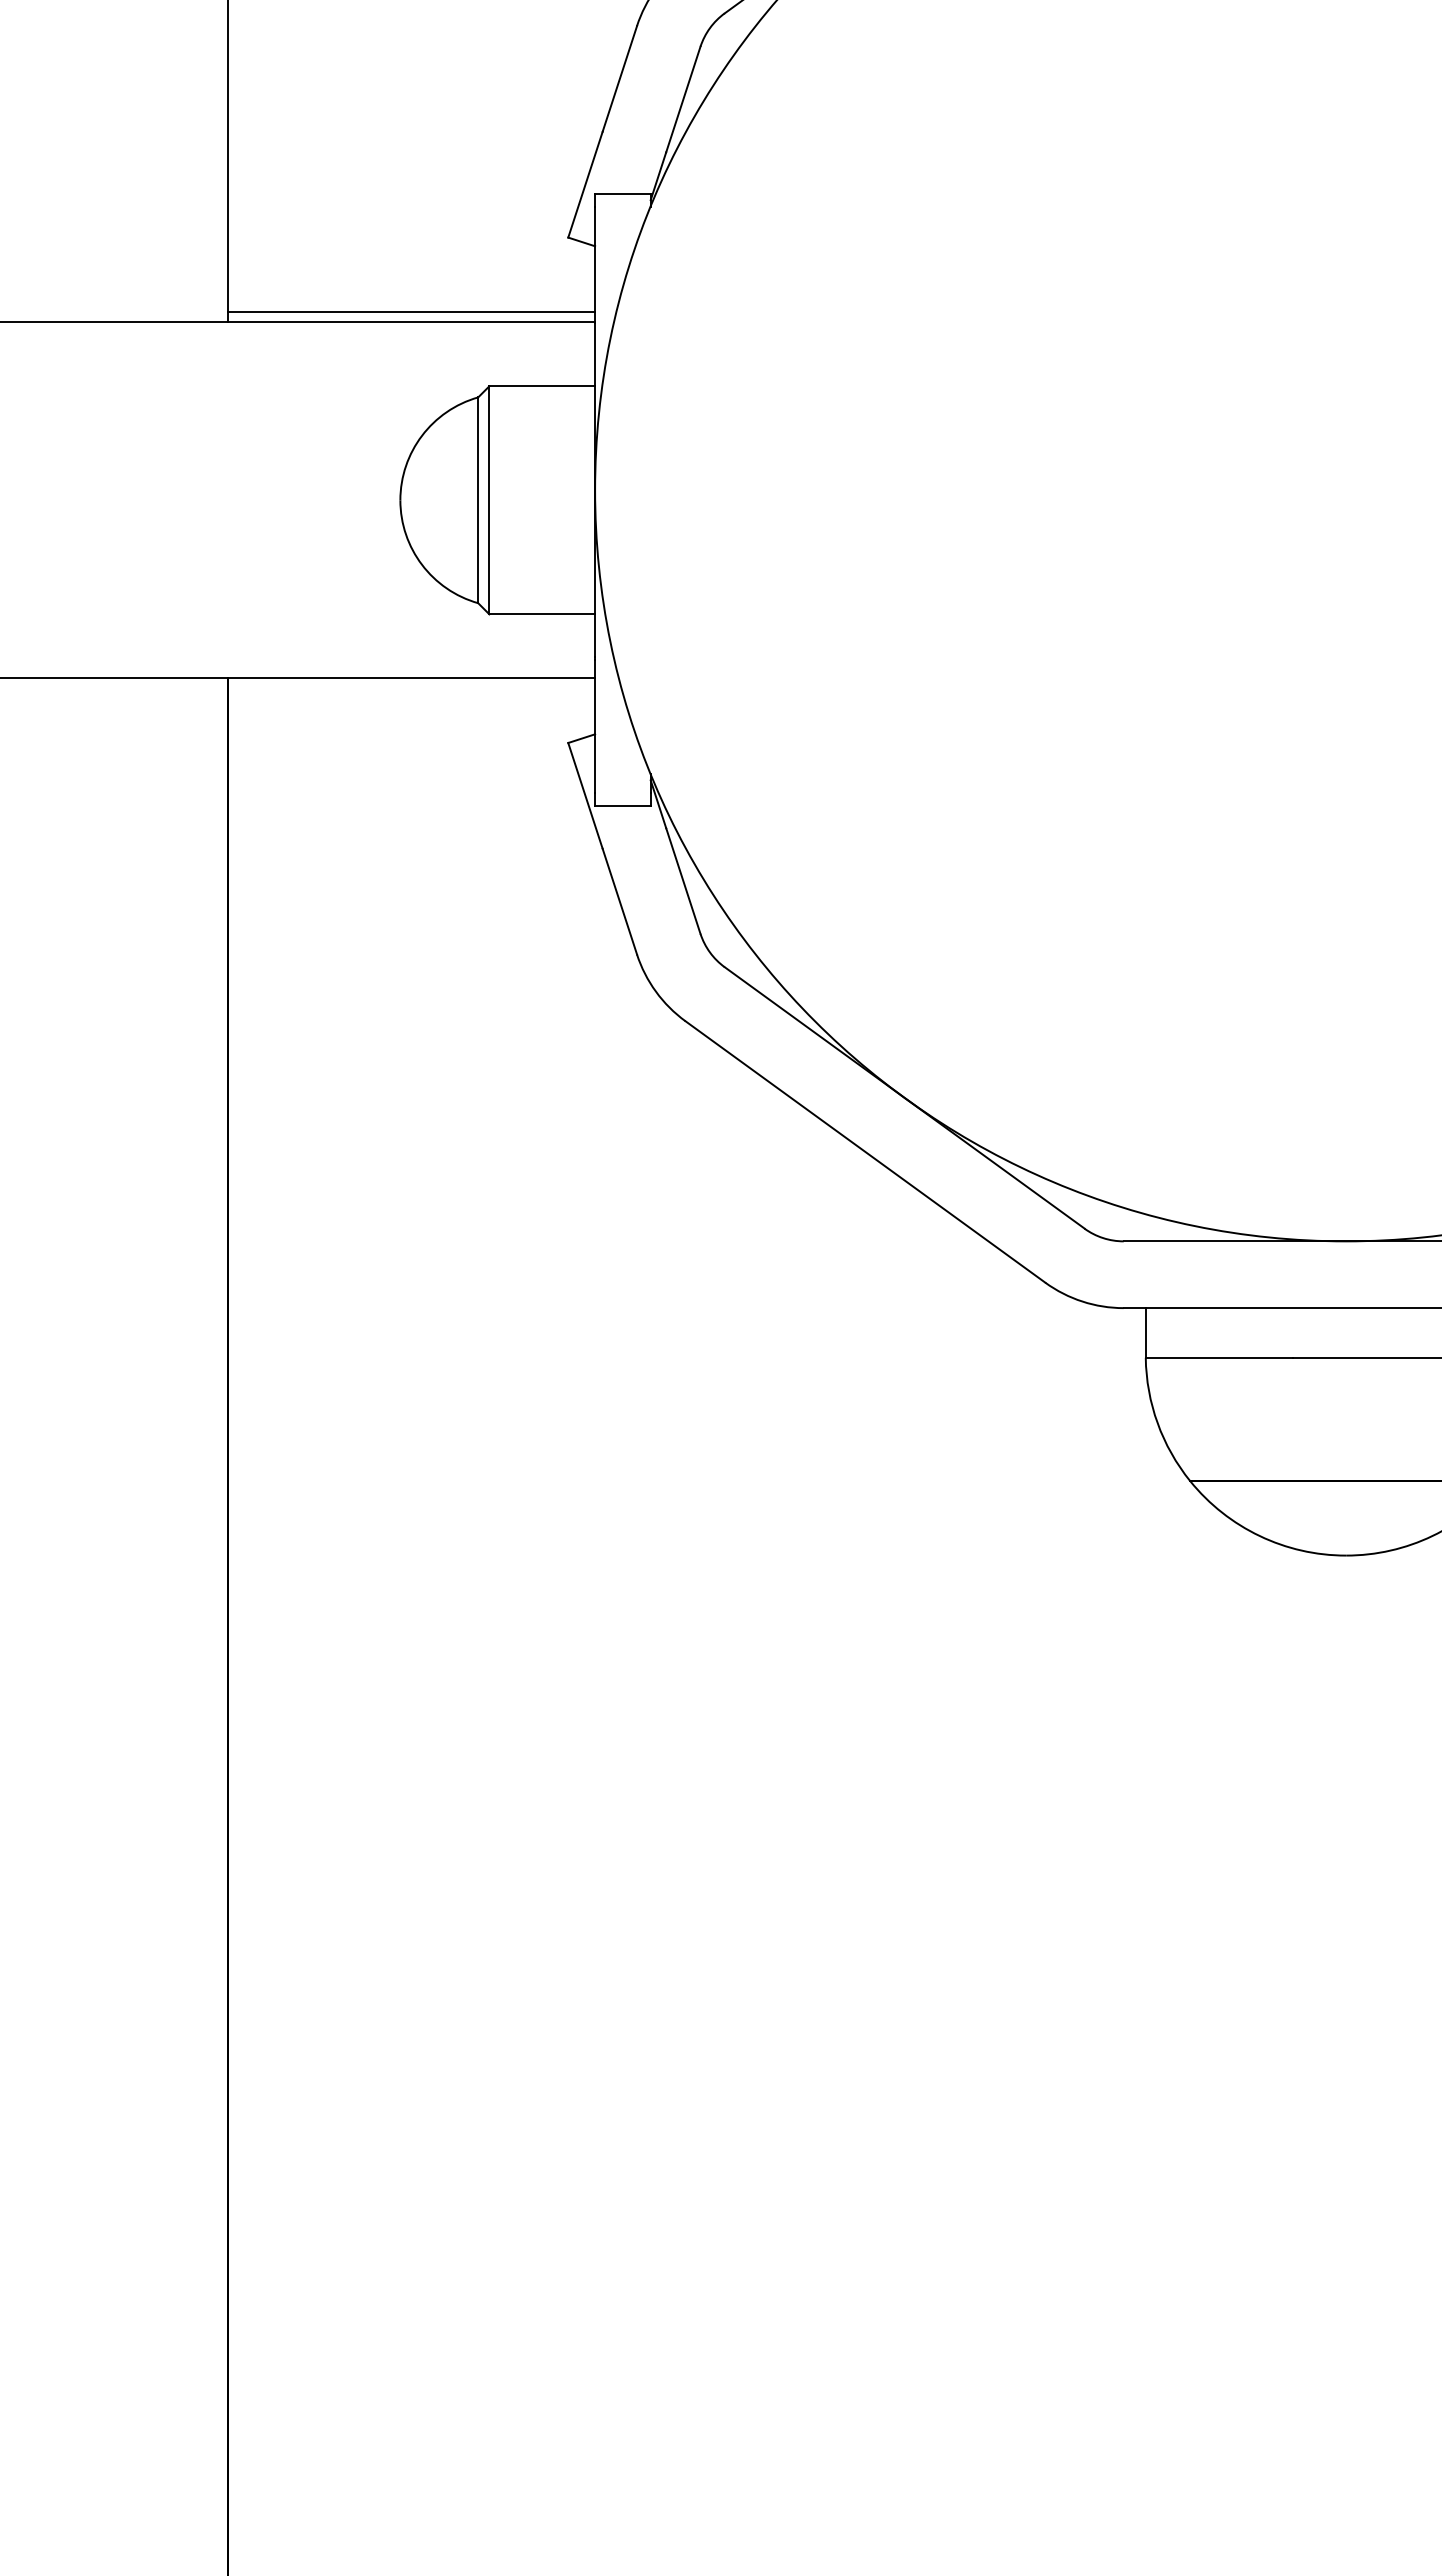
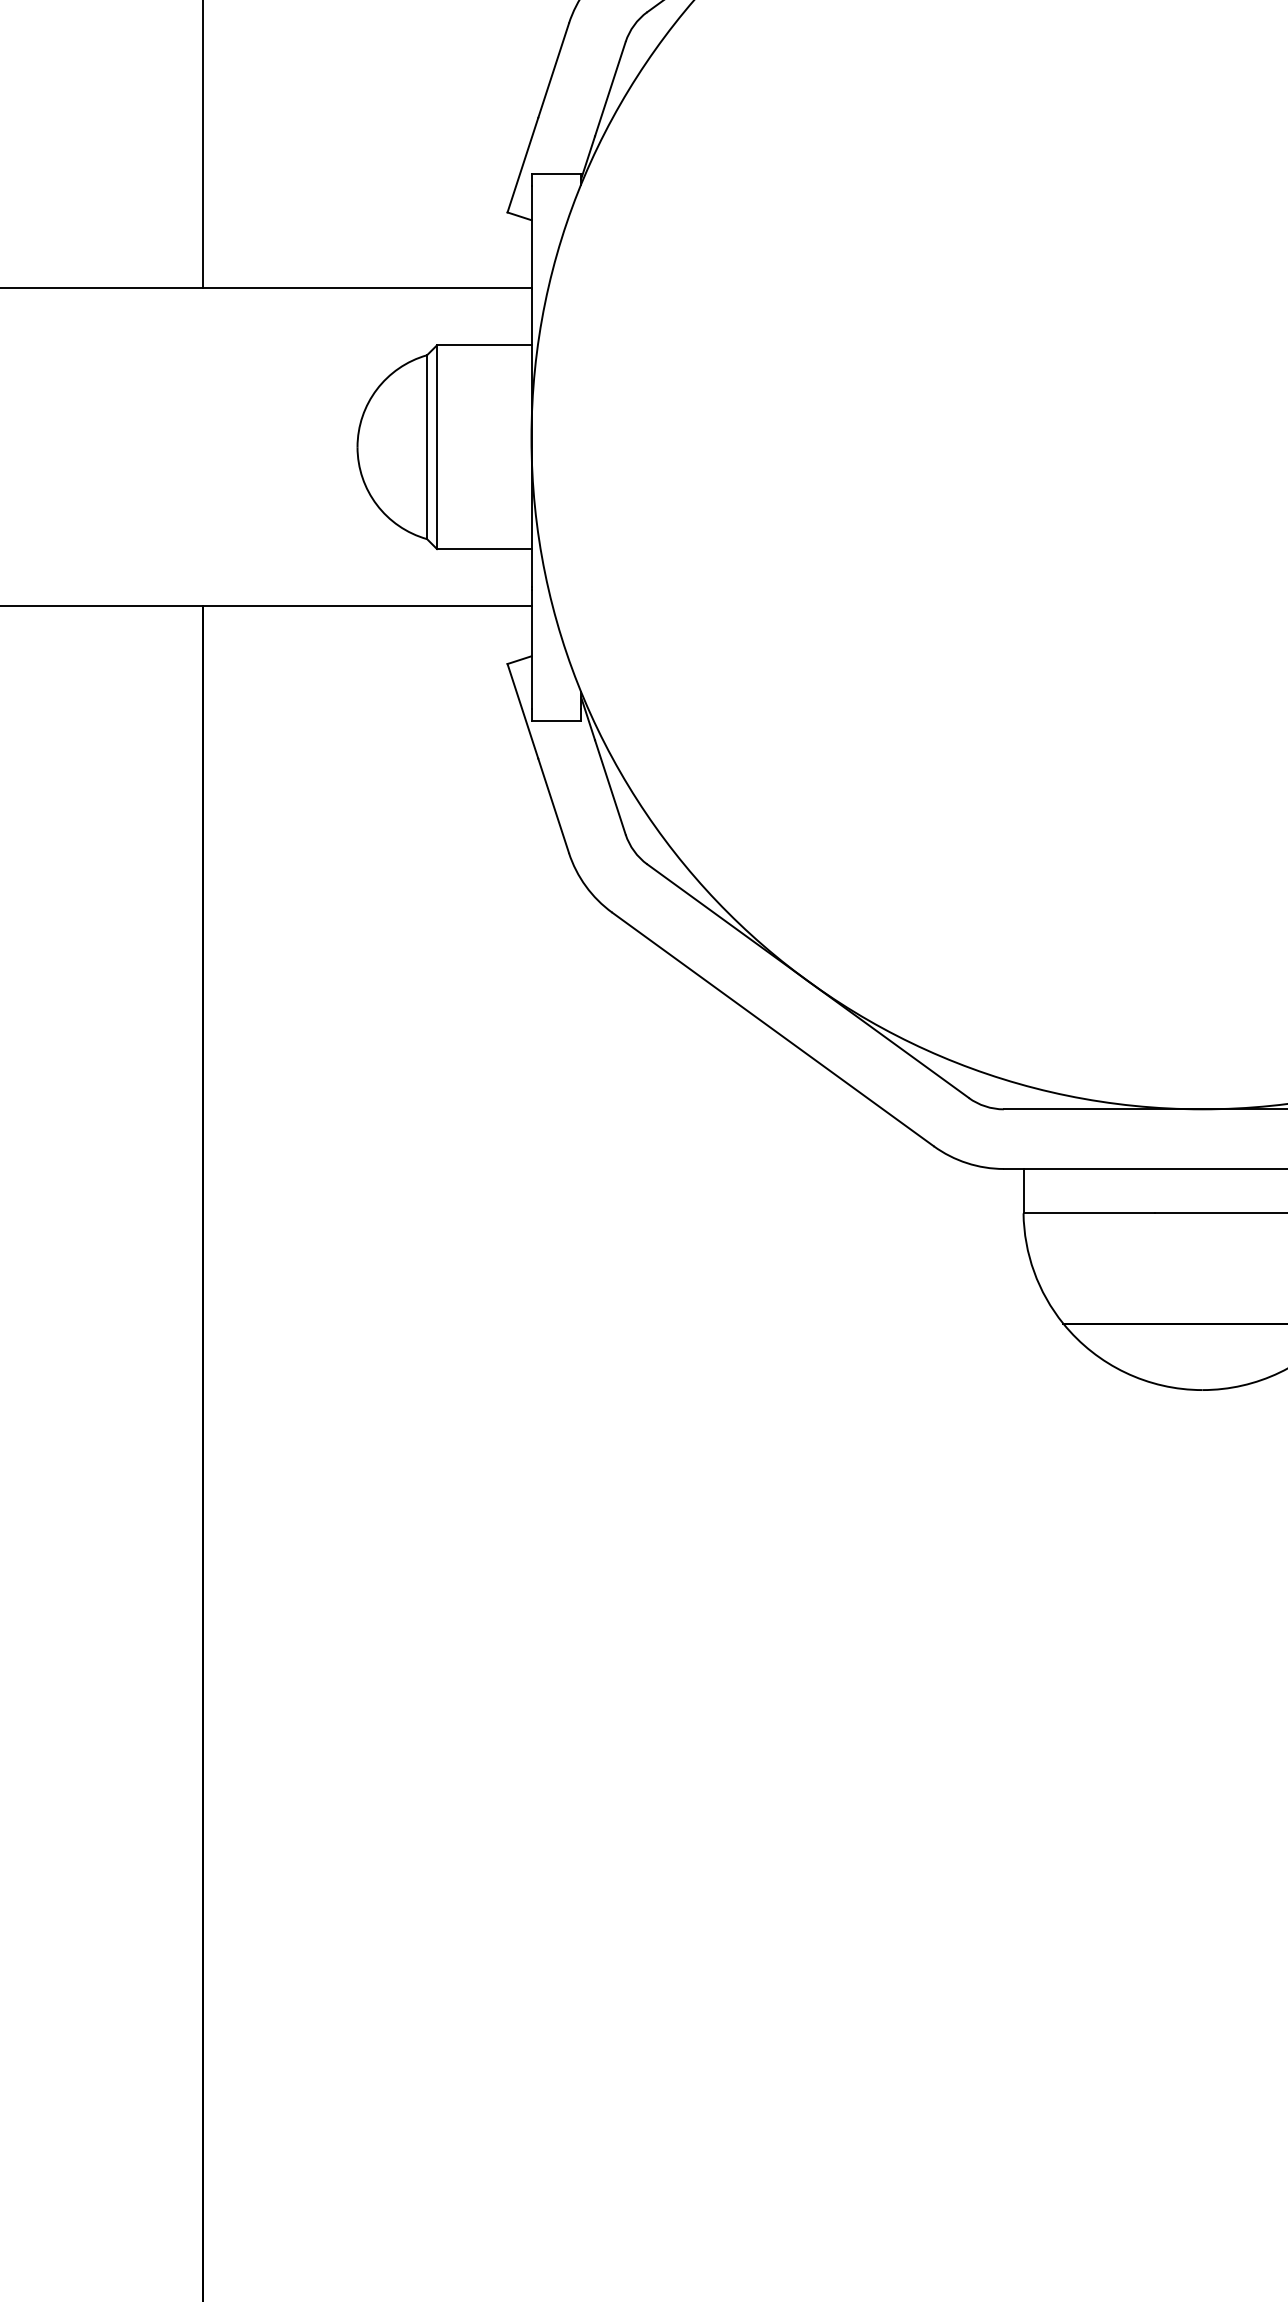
line: (411, 312) -> (367, 279), removed

